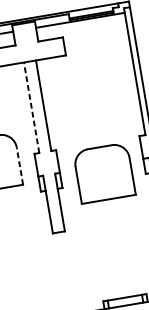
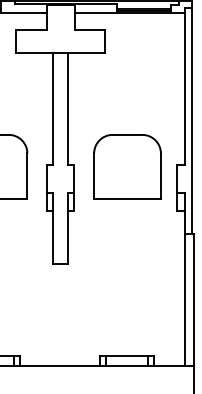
line: (31, 107) -> (53, 108), dashed -> solid
line: (20, 166) -> (27, 176), dashed -> solid
part: (104, 172) -> (127, 166), moved

